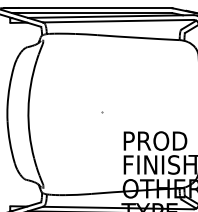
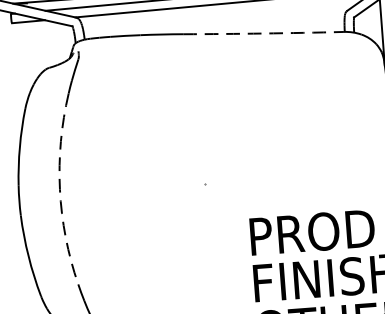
arc: (138, 37) -> (264, 32), solid -> dashed
arc: (28, 109) -> (59, 189), solid -> dashed

